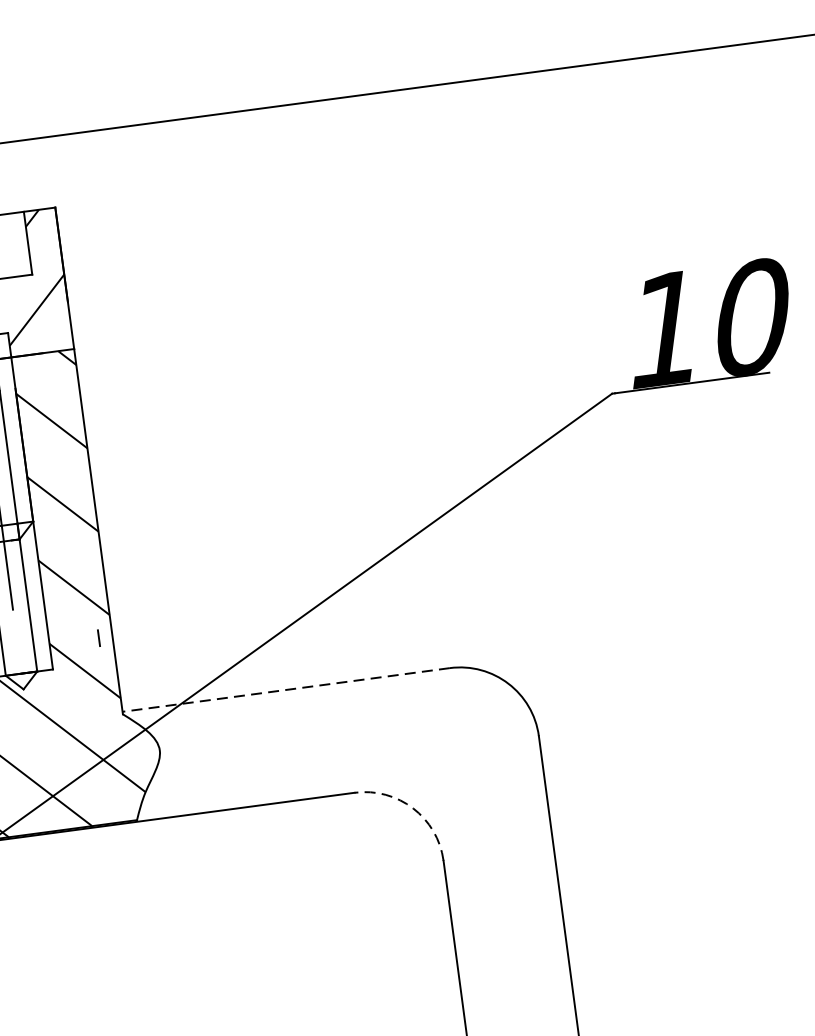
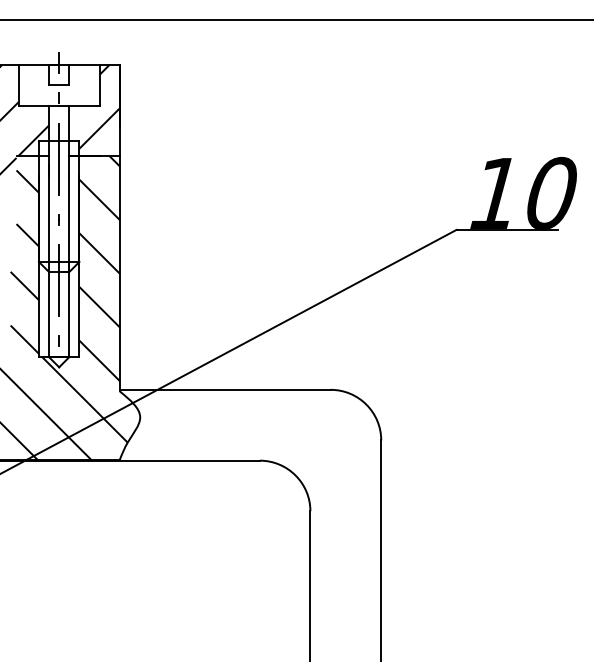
line: (97, 637) -> (58, 340), moved
line: (284, 689) -> (224, 389), dashed -> solid
arc: (412, 808) -> (295, 475), dashed -> solid

